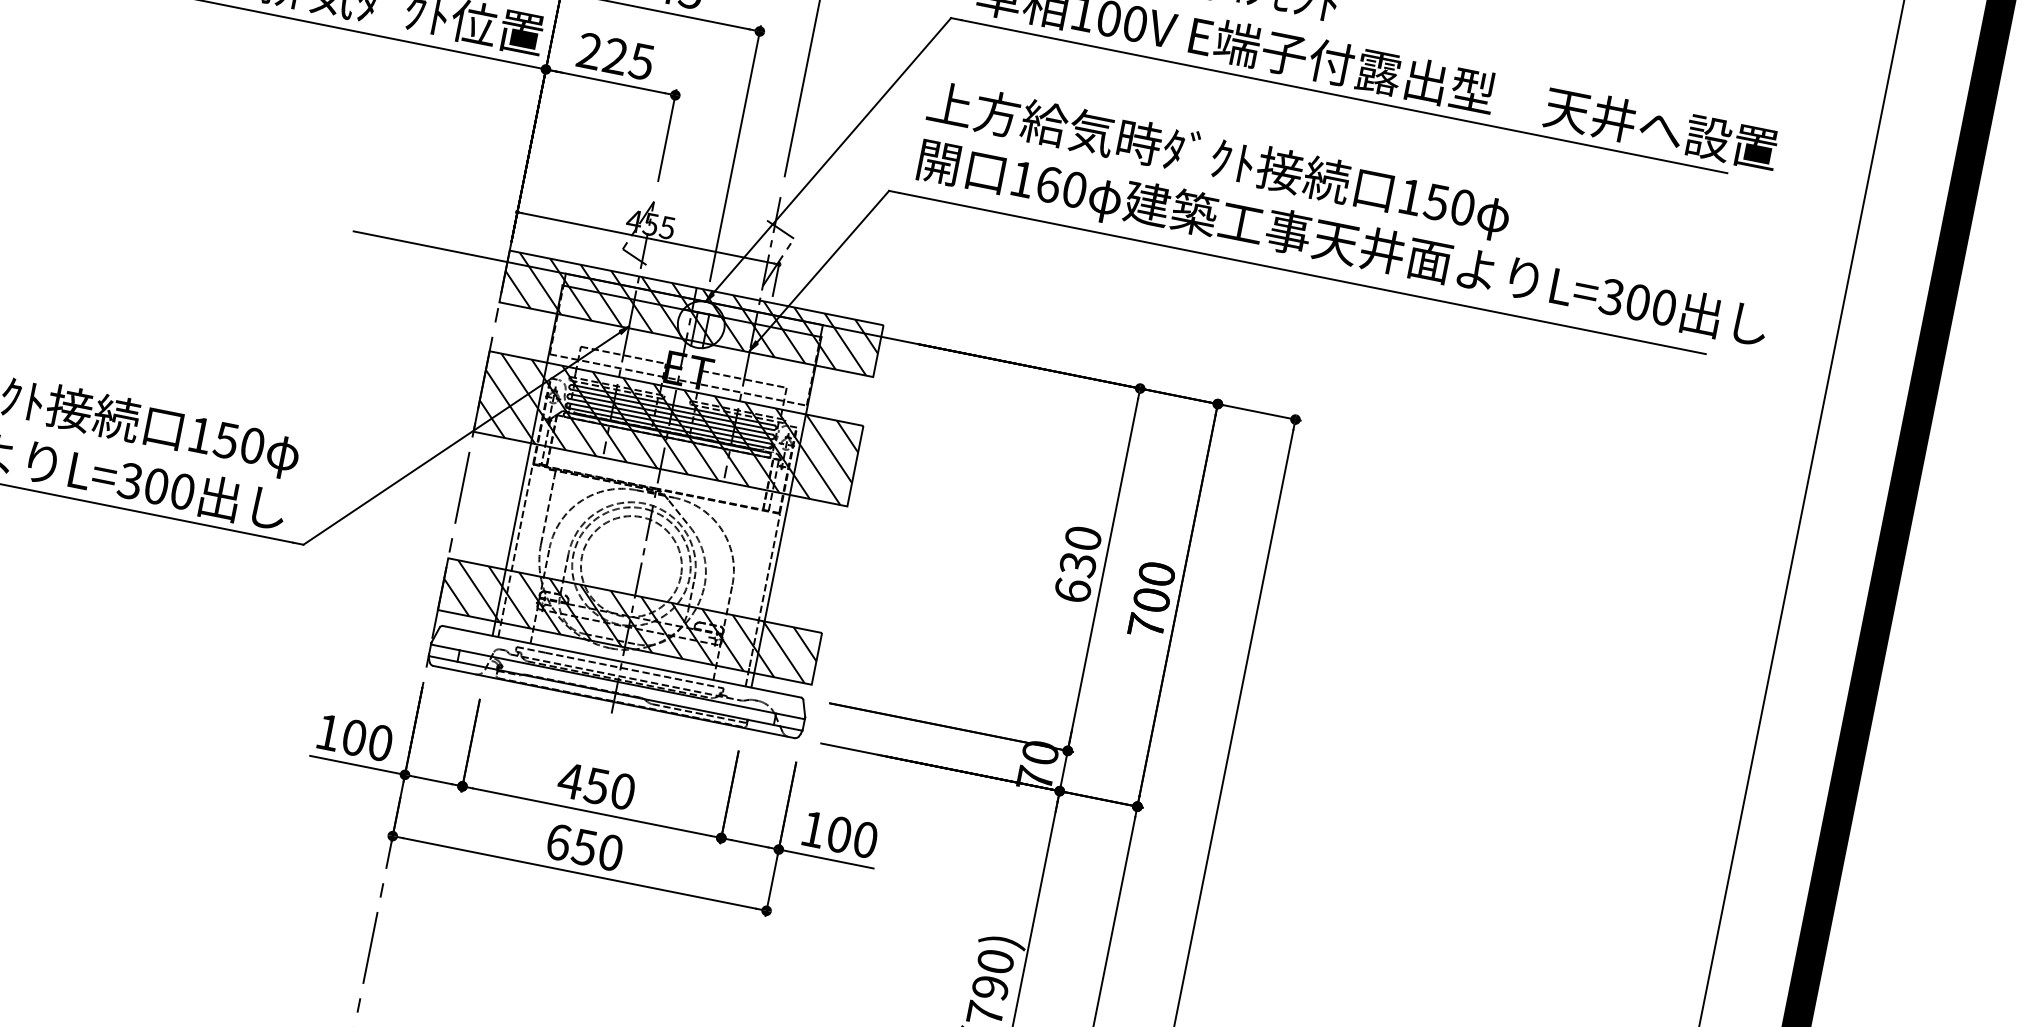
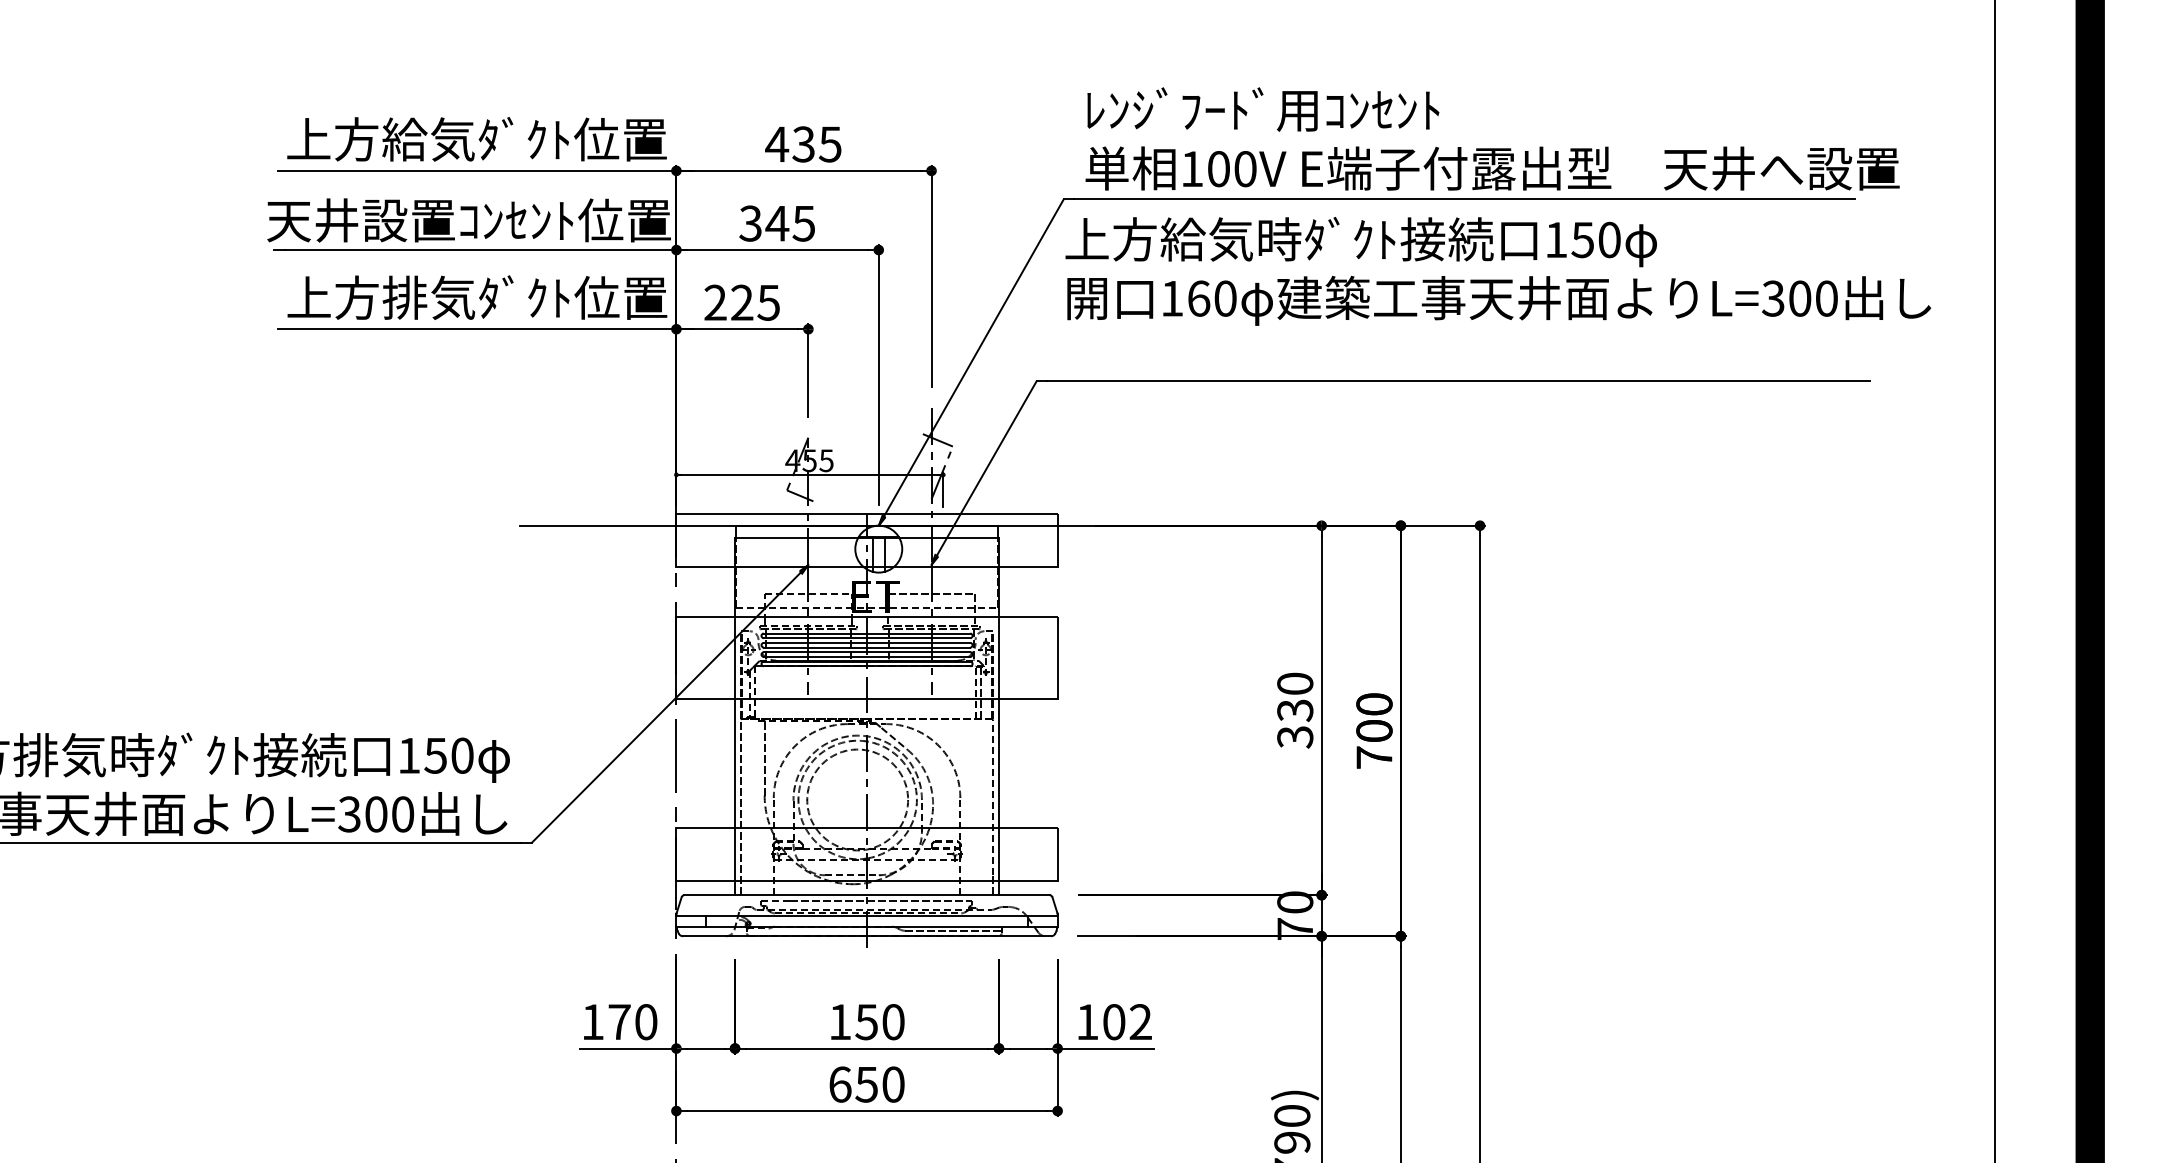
text: (1347, 216) -> (1498, 271), moved
hatch: (691, 312) -> (866, 539), removed
hatch: (668, 428) -> (866, 657), removed
text: (1073, 590) -> (1295, 736), 630 -> 330
hatch: (629, 620) -> (866, 853), removed
text: (354, 738) -> (619, 1022), 100 -> 170
text: (571, 780) -> (840, 1021), 450 -> 150
text: (865, 840) -> (1140, 1022), 100 -> 102

